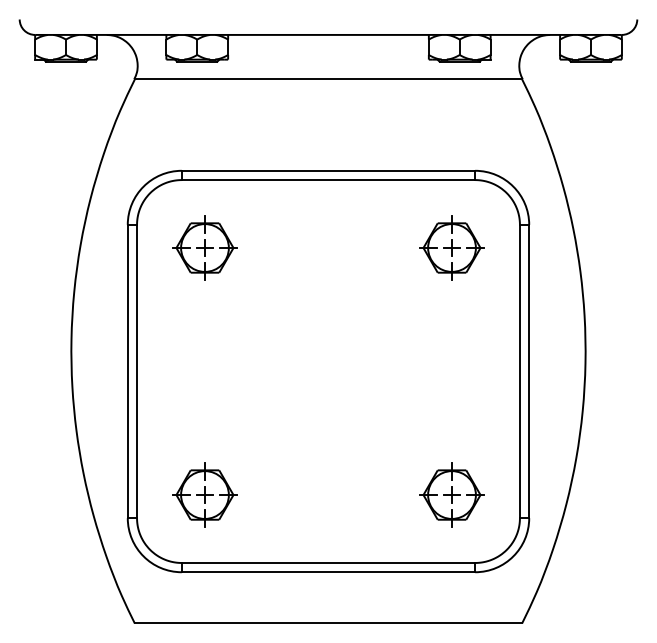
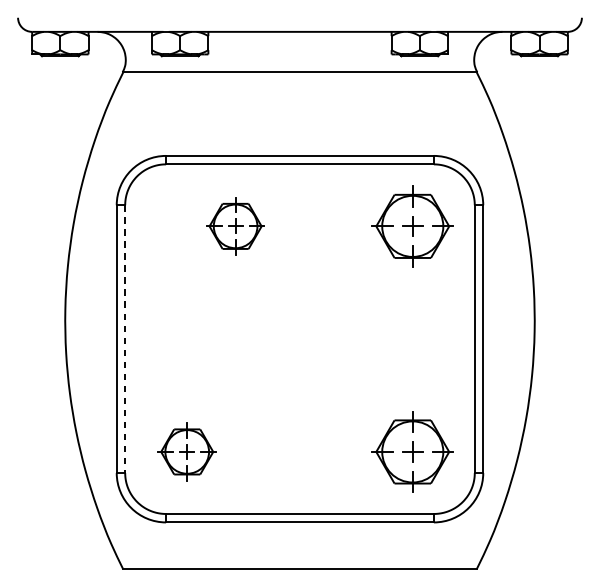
part: (204, 247) -> (235, 225), moved
part: (451, 247) -> (412, 225), size x1.4
line: (137, 371) -> (125, 339), solid -> dashed
part: (451, 494) -> (412, 451), size x1.4

